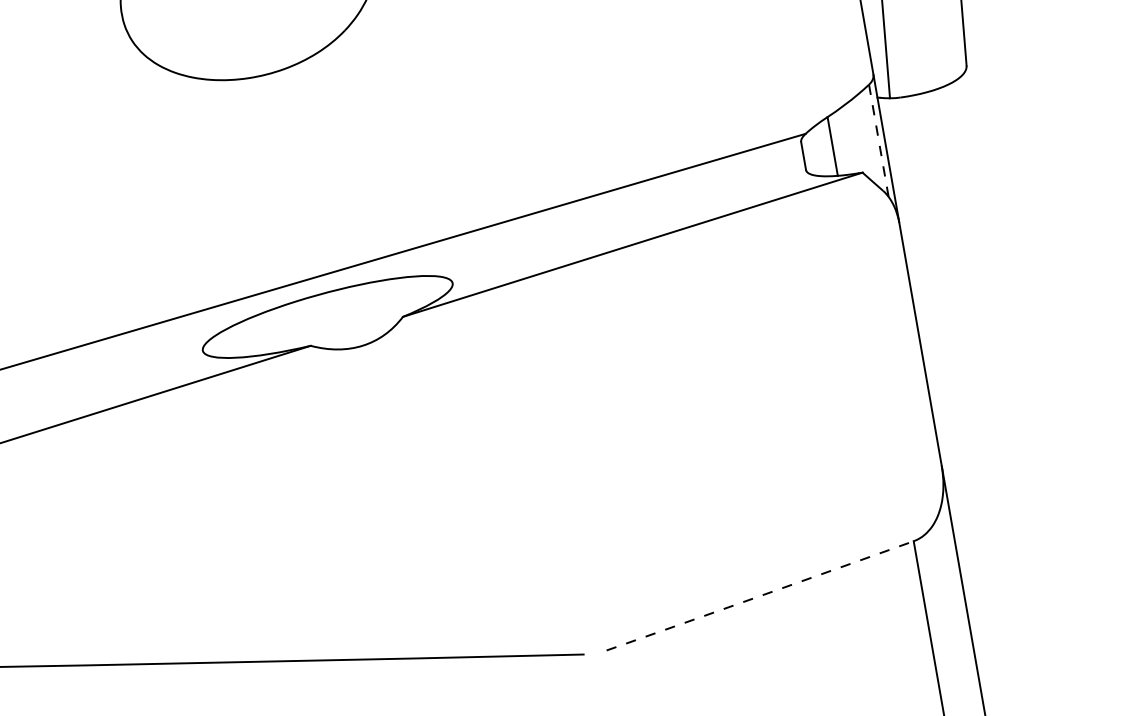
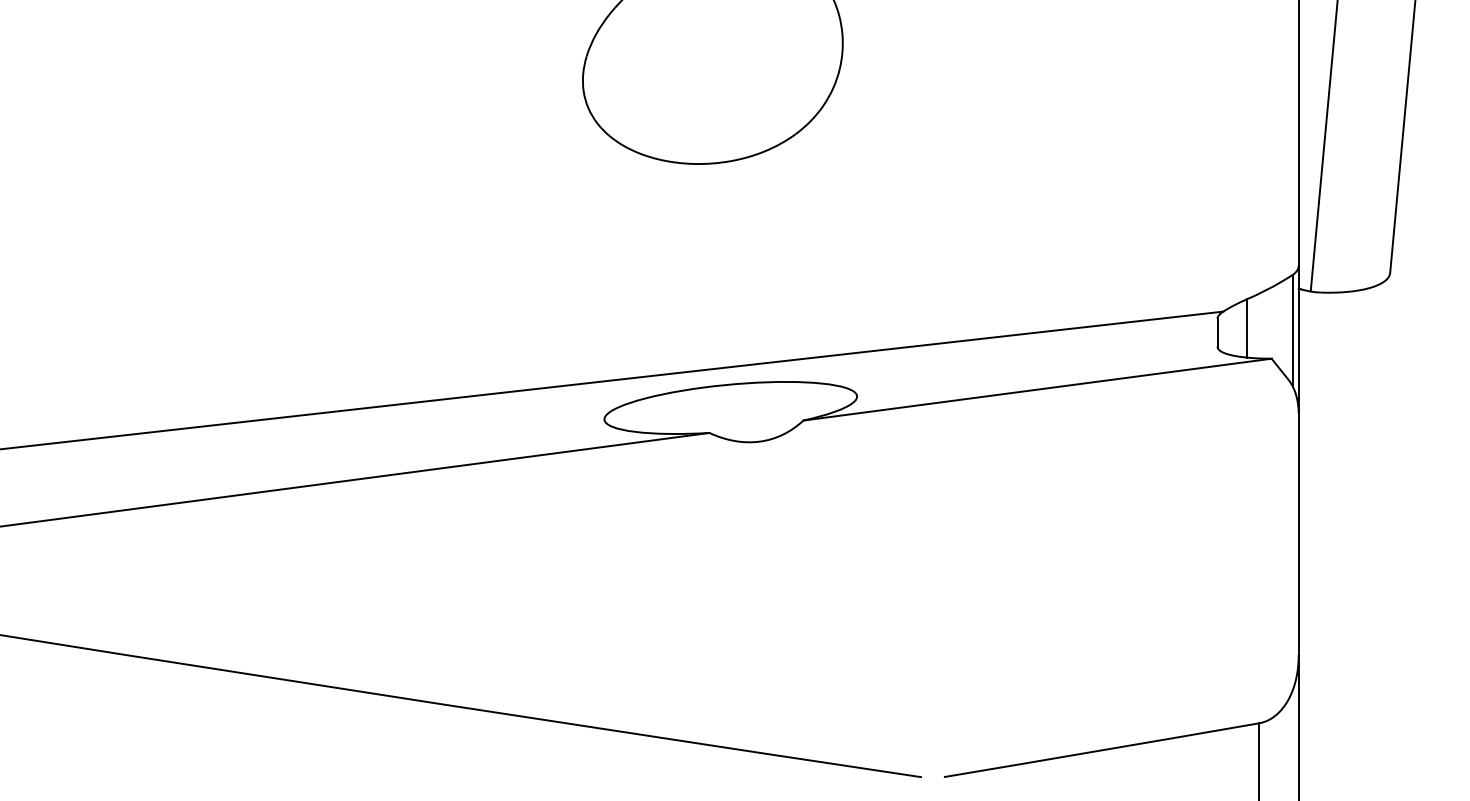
line: (878, 140) -> (1292, 330), dashed -> solid
arc: (760, 596) -> (1101, 750), dashed -> solid

